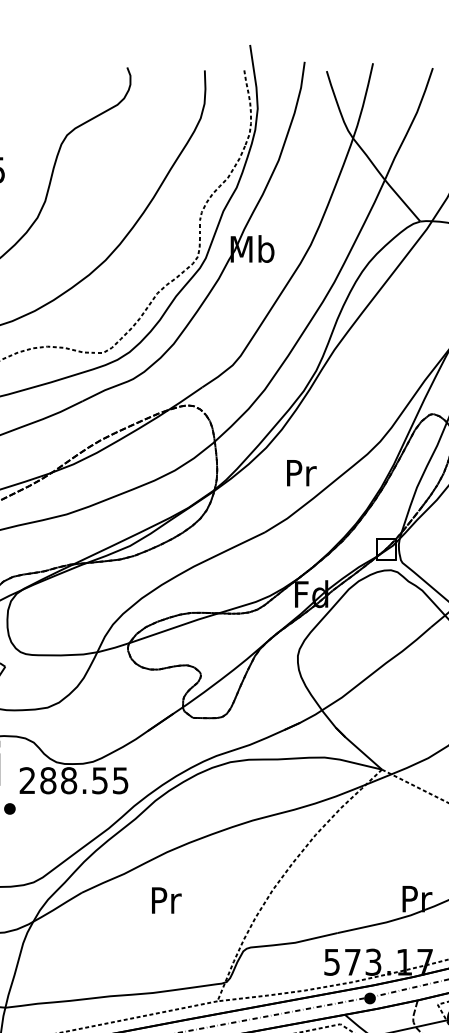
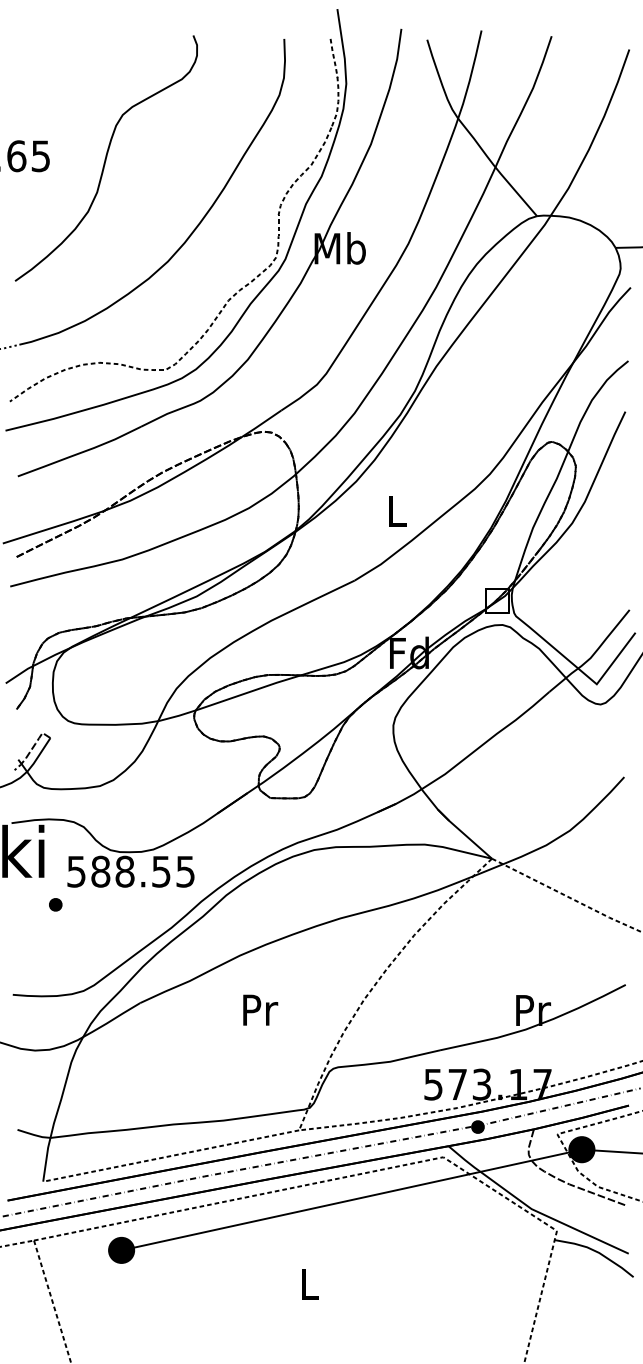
text: (301, 472) -> (397, 510), Pr -> L
text: (27, 780) -> (76, 871), 288.55 -> 588.55
text: (166, 899) -> (260, 1009), moved

